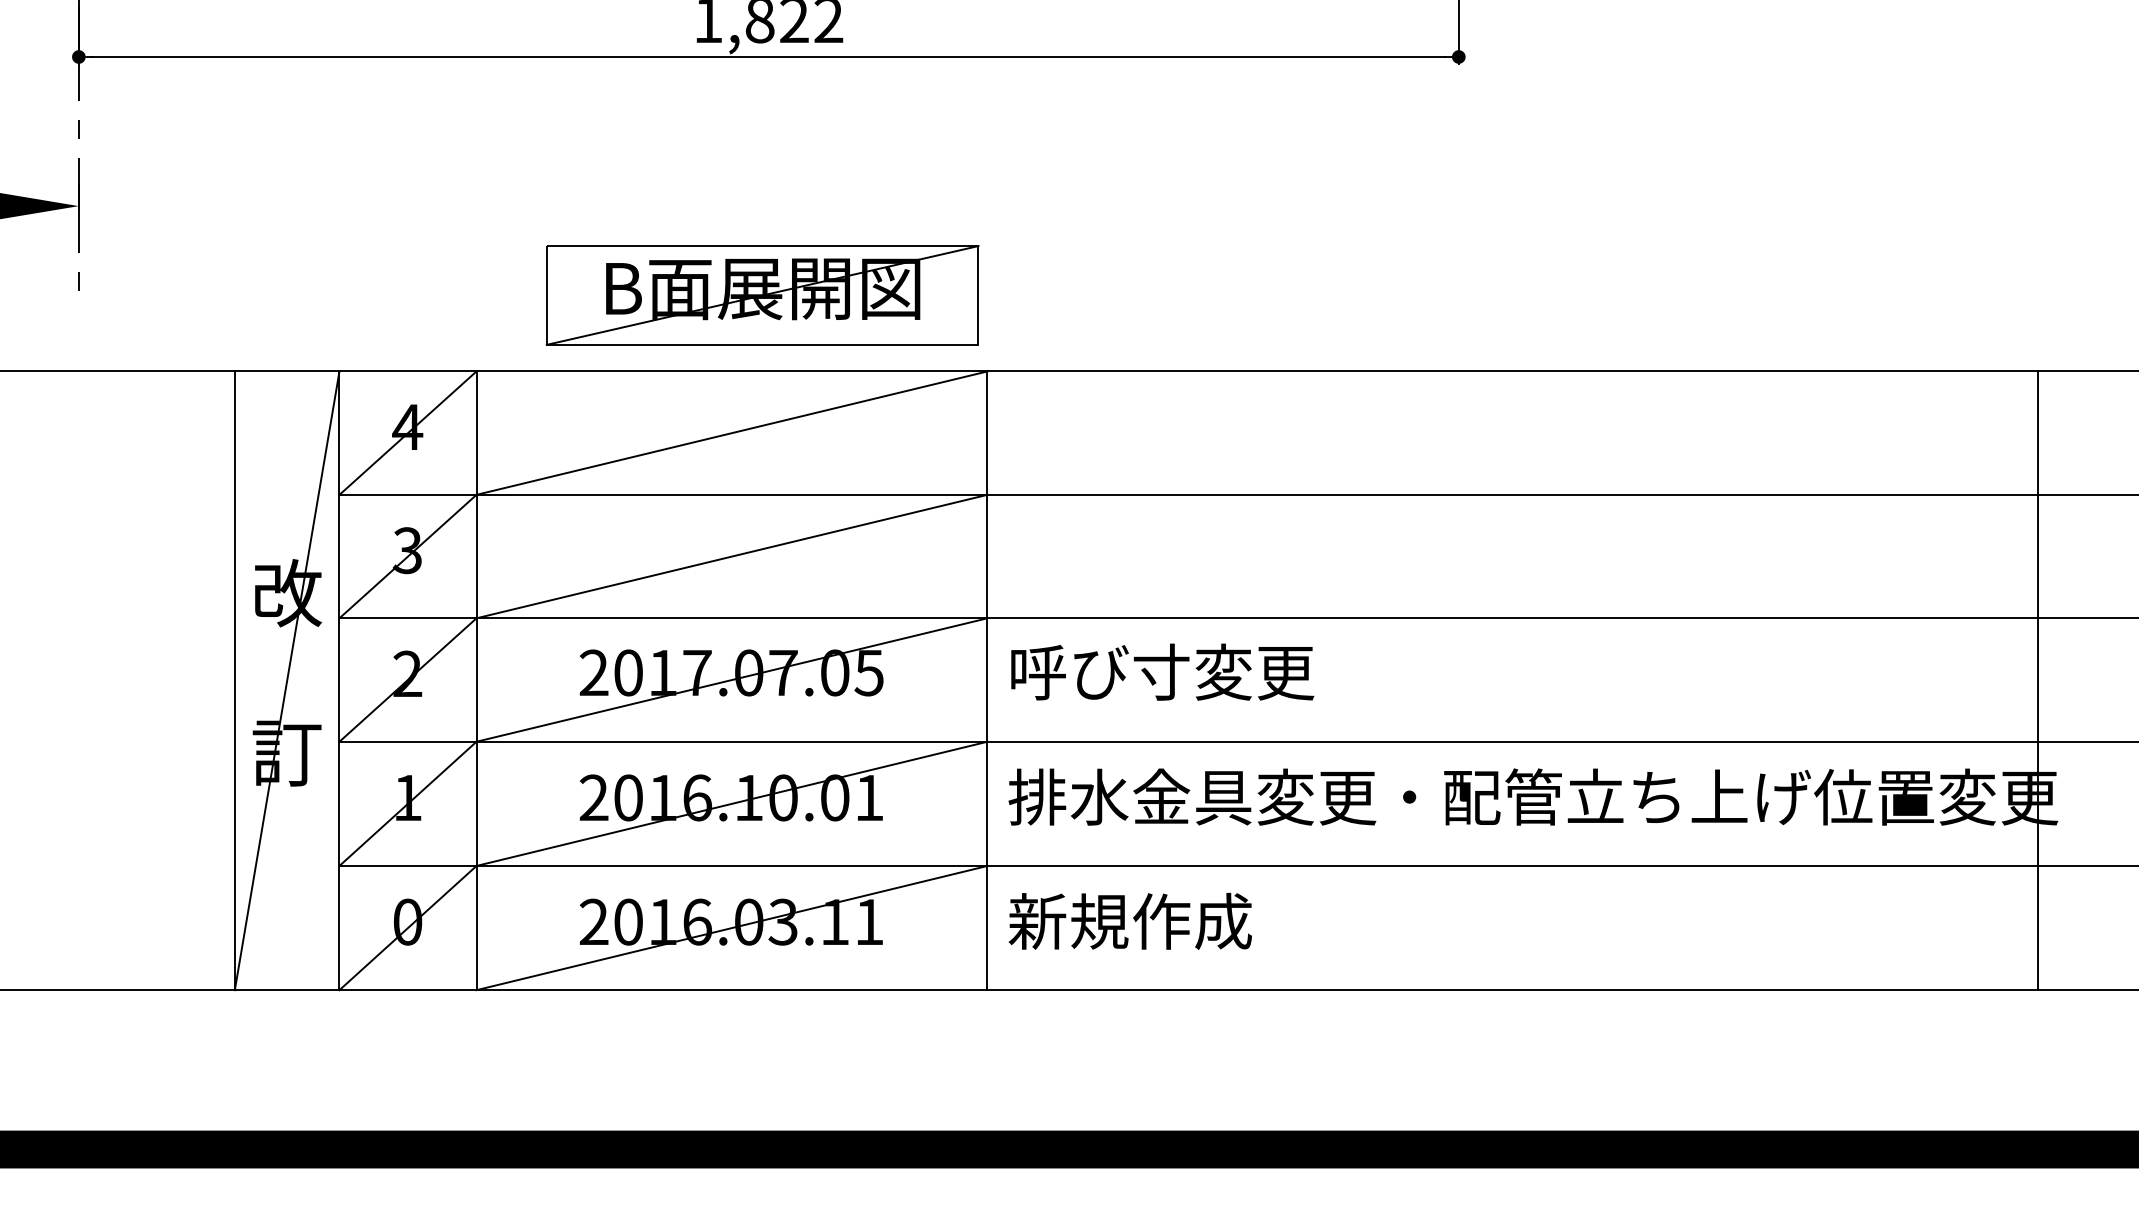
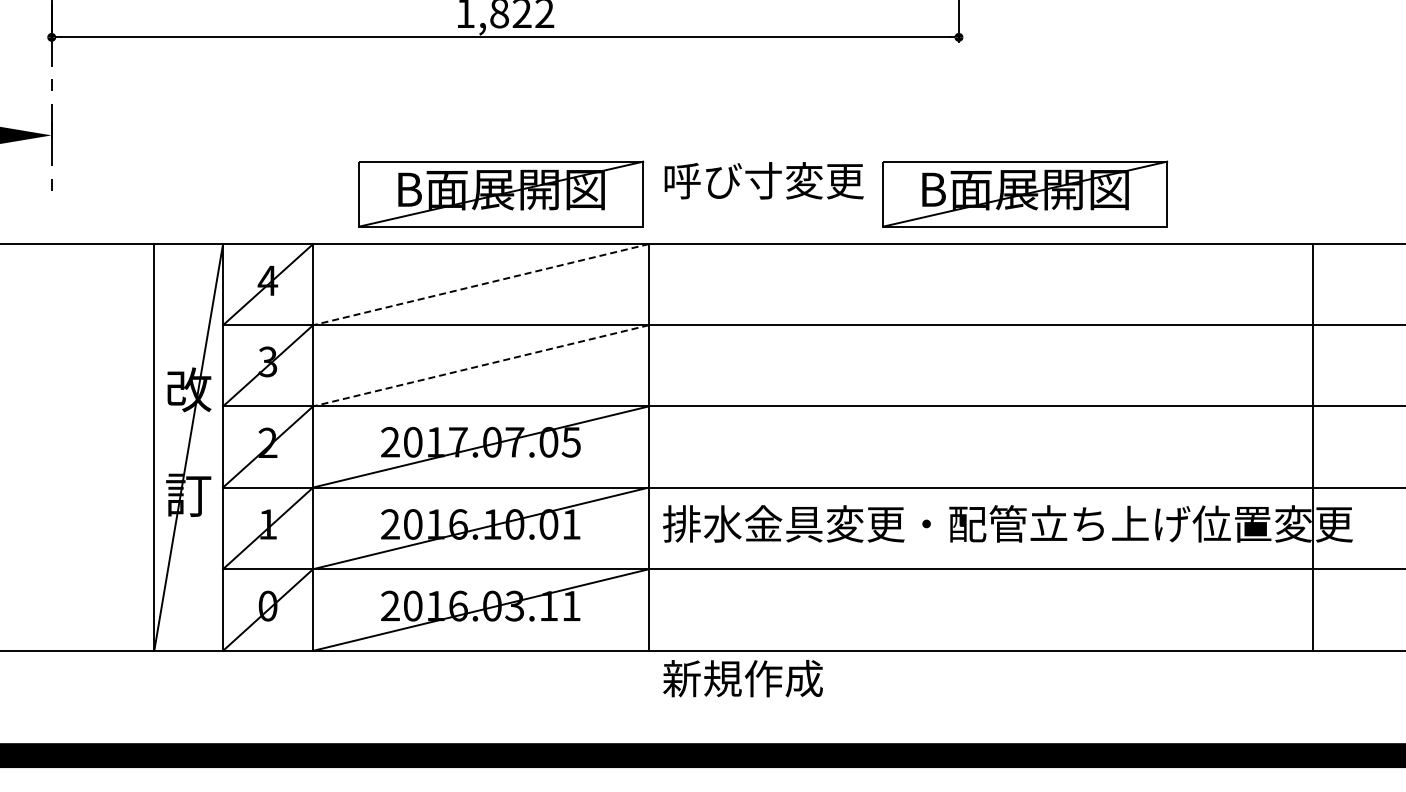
part: (1560, 294) -> (1025, 193), added
line: (732, 432) -> (481, 284), solid -> dashed
line: (732, 556) -> (481, 365), solid -> dashed
text: (1161, 671) -> (763, 180), moved
line: (2037, 680) -> (1312, 447), moved
text: (1129, 921) -> (742, 678), moved

